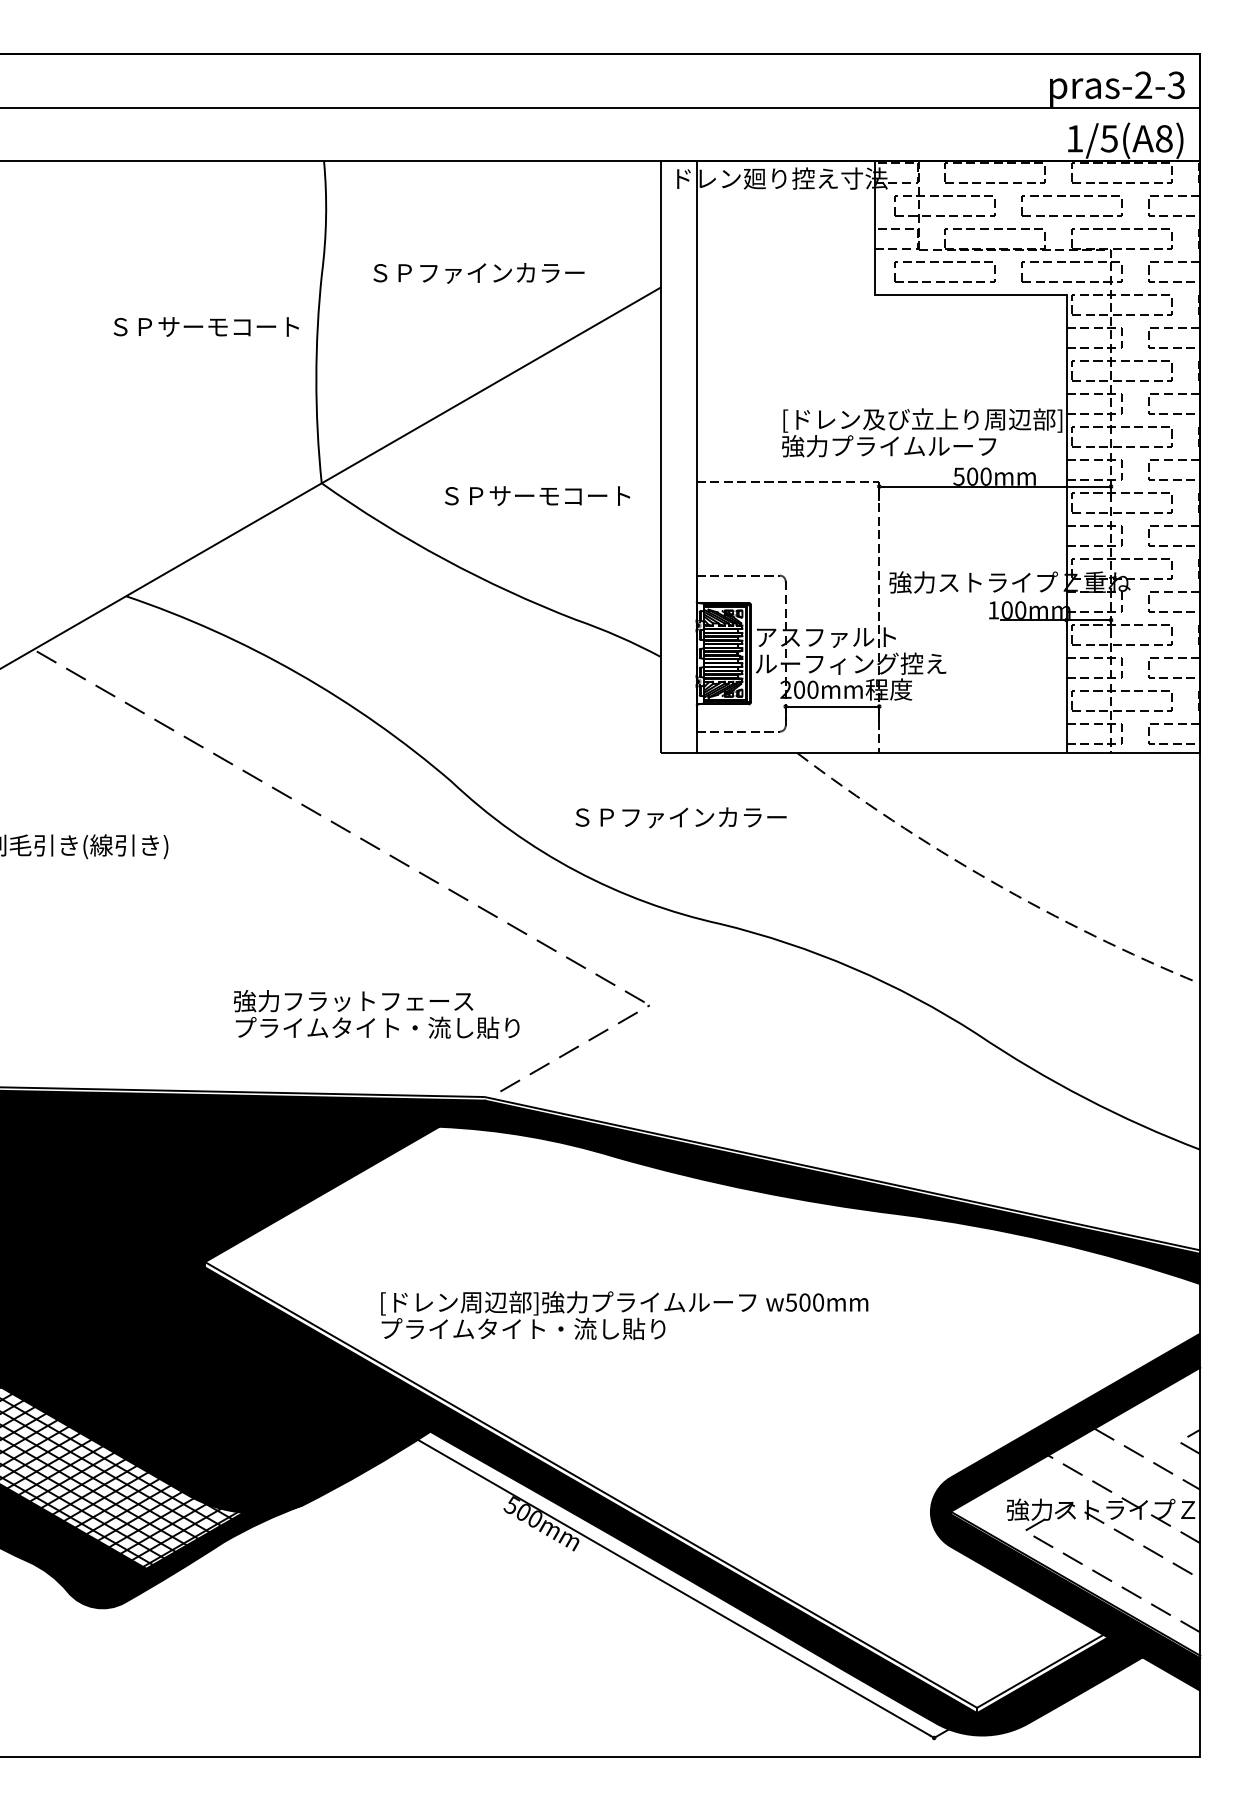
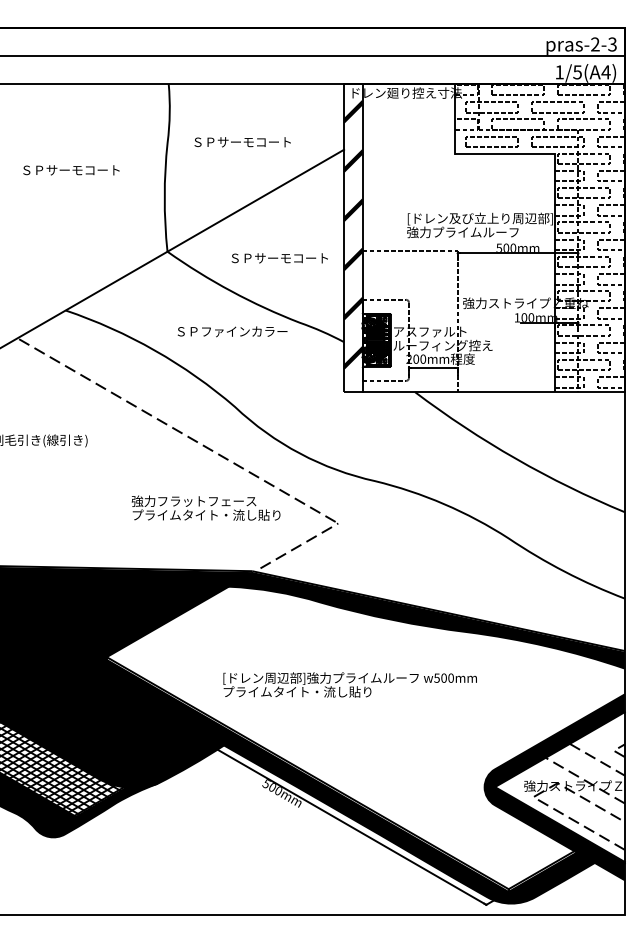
text: (1163, 139) -> (605, 72), 1/5(A8) -> 1/5(A4)
text: (500, 273) -> (260, 142), ＳＰファインカラー -> ＳＰサーモコート
text: (206, 327) -> (71, 170), moved
hatch: (679, 450) -> (353, 234), added
text: (680, 817) -> (232, 331), moved
line: (992, 880) -> (516, 458), dashed -> solid
text: (375, 1013) -> (205, 507), moved
text: (623, 1314) -> (349, 684), moved

